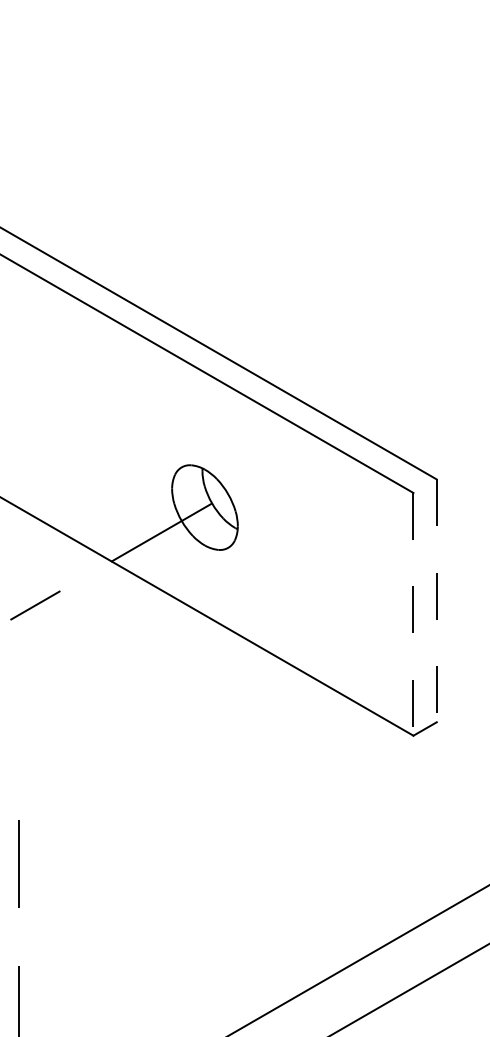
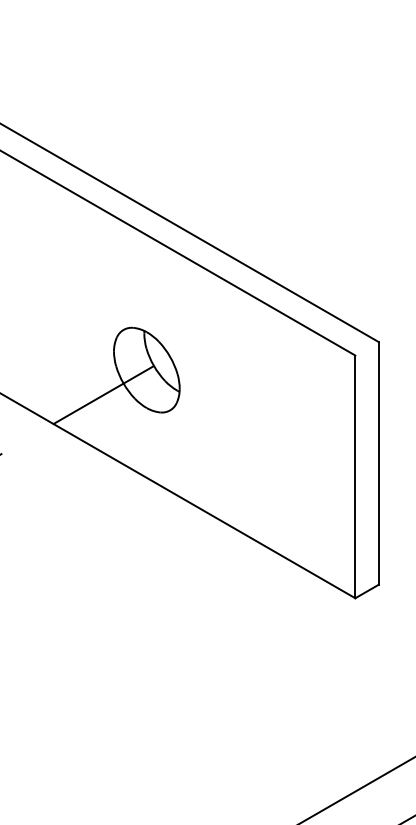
line: (436, 601) -> (378, 464), dashed -> solid
line: (413, 614) -> (355, 477), dashed -> solid

